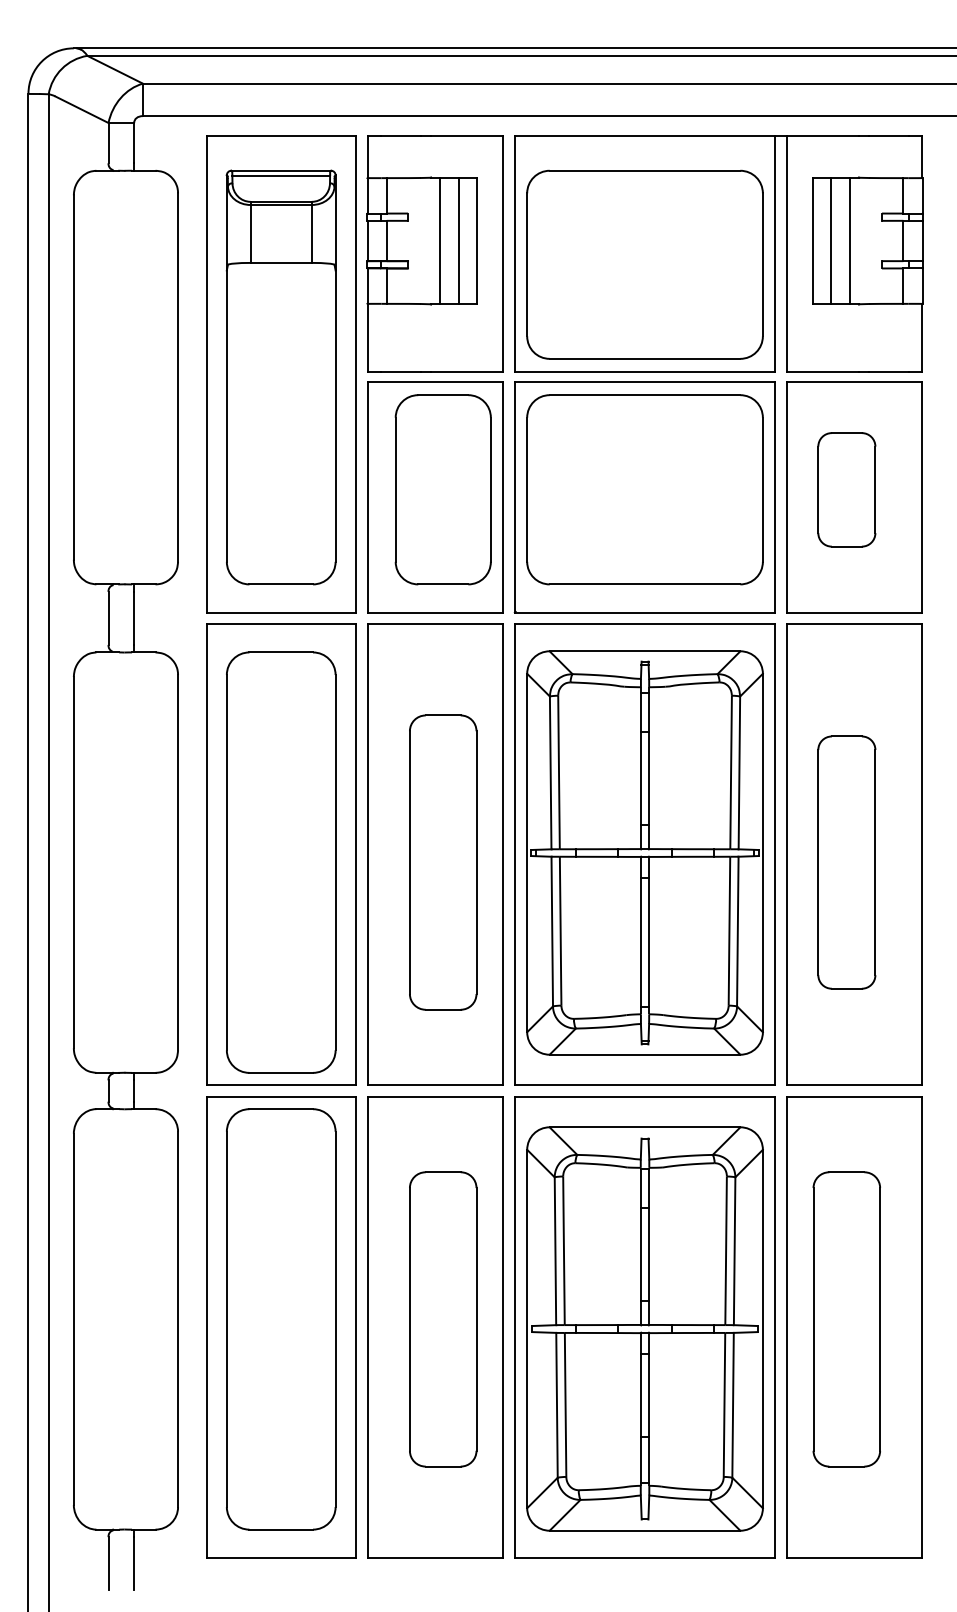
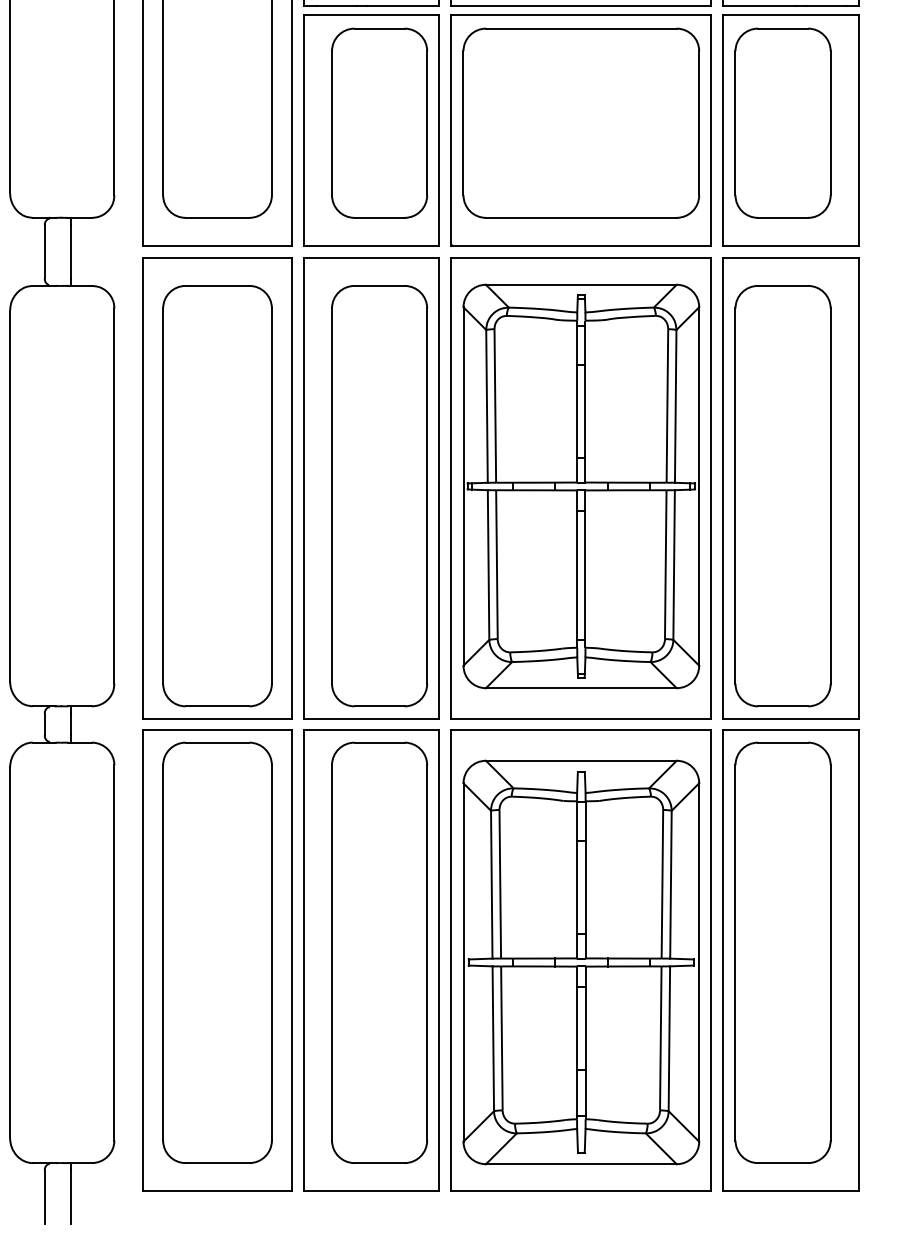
part: (846, 489) -> (782, 122), size x1.67
part: (442, 862) -> (378, 495), size x1.43
part: (846, 862) -> (782, 495), size x1.67
part: (442, 1319) -> (378, 952), size x1.43
part: (846, 1319) -> (782, 952), size x1.43

